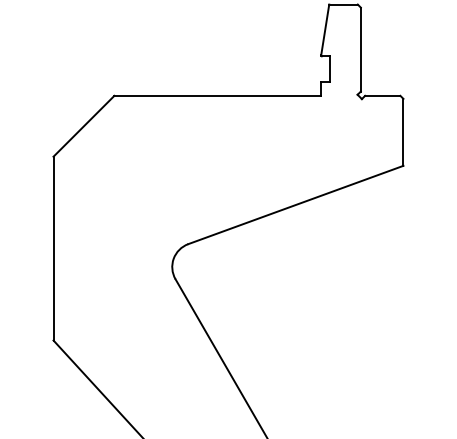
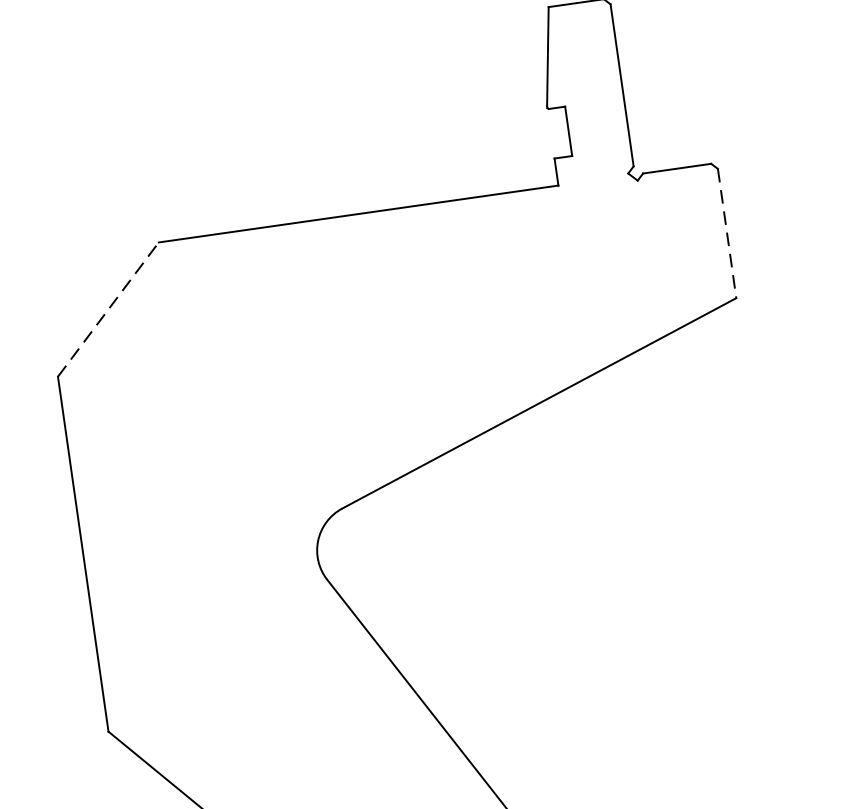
line: (84, 125) -> (109, 307), solid -> dashed
line: (403, 132) -> (727, 233), solid -> dashed

